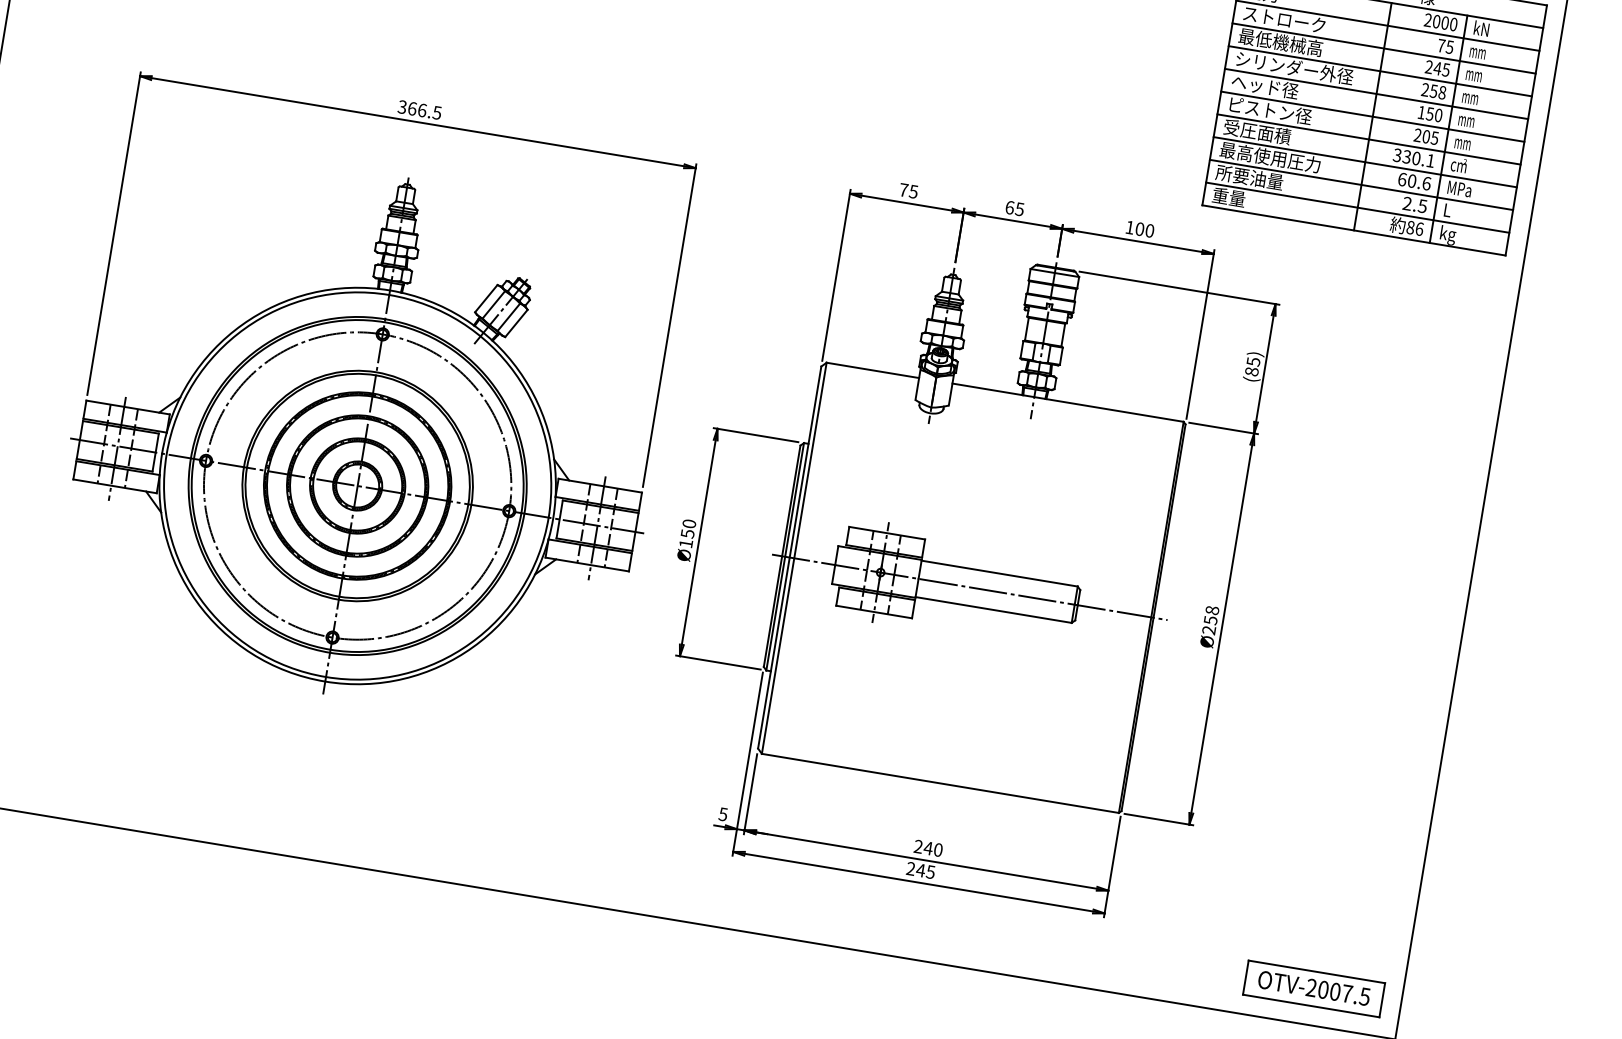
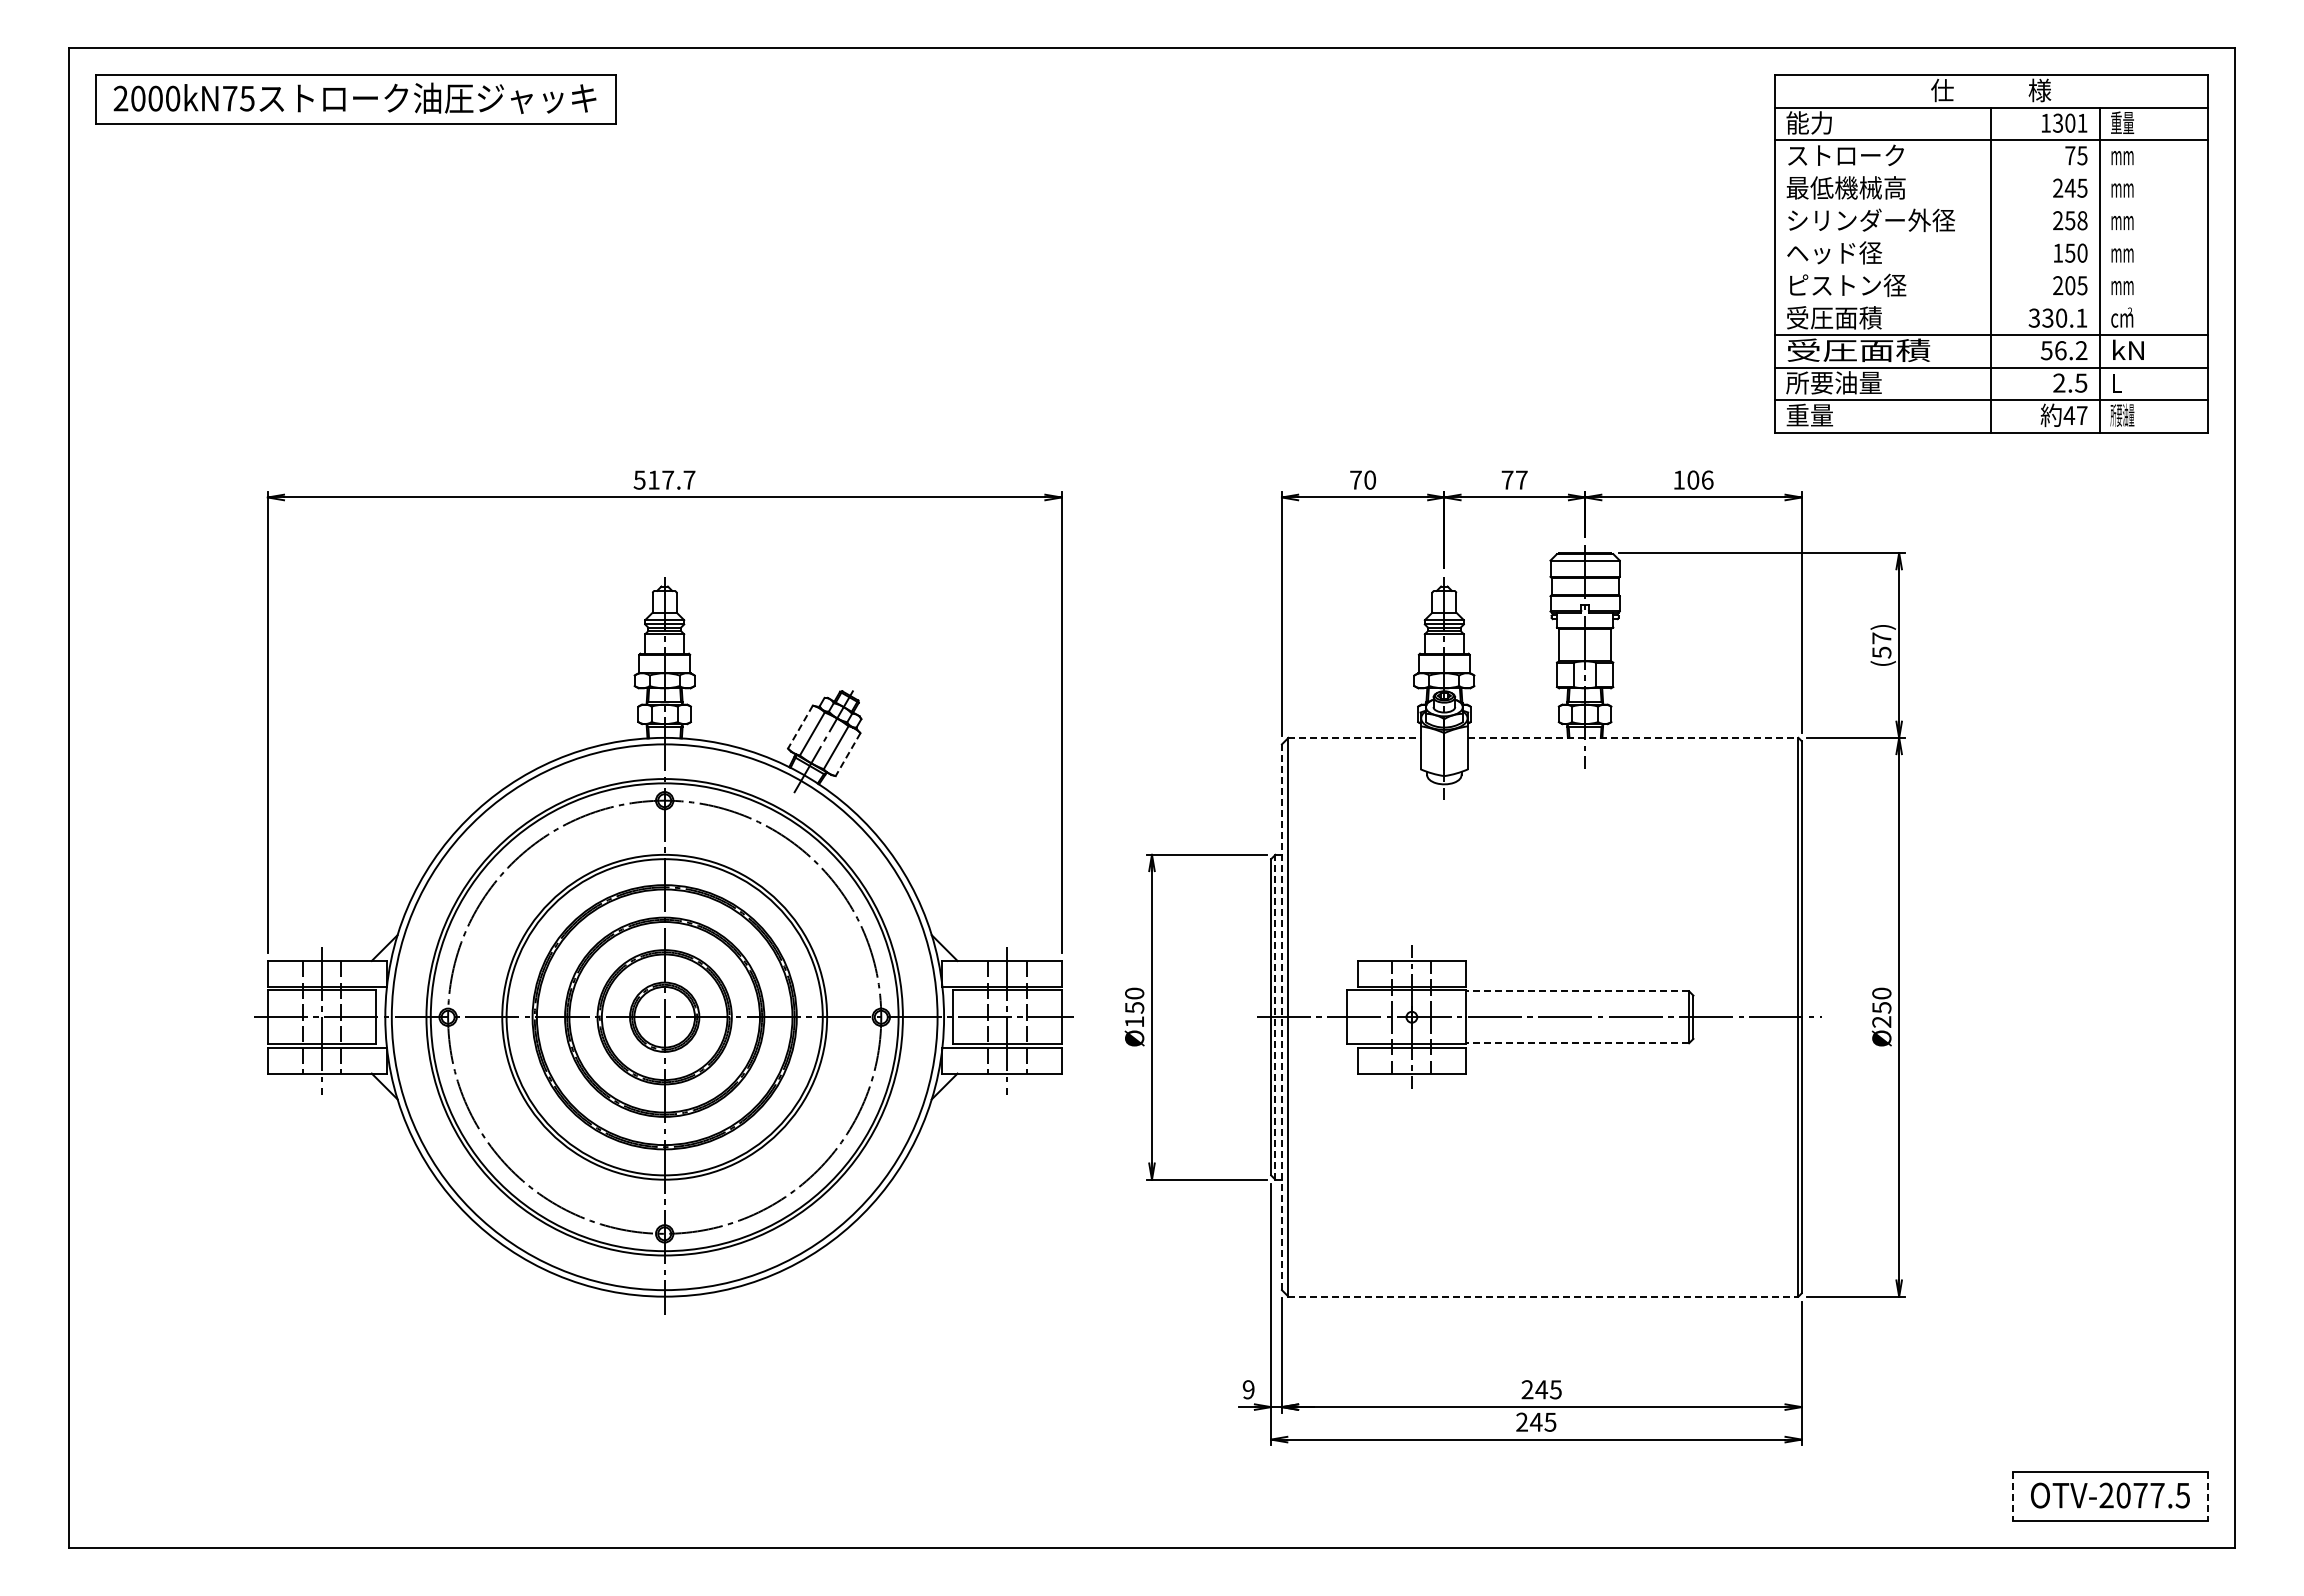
text: (1441, 21) -> (2064, 122), 2000 -> 1301
text: (1481, 28) -> (2122, 122), kN -> 重量
line: (1383, 48) -> (1990, 172), removed
line: (1379, 71) -> (1990, 205), removed
line: (1376, 93) -> (1990, 237), removed
text: (419, 109) -> (664, 479), 366.5 -> 517.7
line: (1372, 116) -> (1990, 270), removed
line: (1368, 139) -> (1990, 302), removed
text: (1270, 157) -> (1858, 350), 最高使用圧力 -> 受圧面積
text: (1414, 181) -> (2063, 350), 60.6 -> 56.2
text: (1459, 188) -> (2128, 349), MPa -> kN
text: (914, 191) -> (1370, 479), 75 -> 70
text: (1014, 208) -> (1514, 479), 65 -> 77
text: (1414, 228) -> (2075, 415), 86 -> 47
text: (1149, 230) -> (1707, 479), 100 -> 106
text: (1447, 235) -> (2122, 417), kg -> 所要油量
line: (486, 298) -> (800, 727), solid -> dashed
line: (516, 323) -> (848, 754), solid -> dashed
text: (1252, 366) -> (1881, 645), (85) -> (57)
line: (872, 370) -> (1354, 737), solid -> dashed
line: (1068, 402) -> (1633, 737), solid -> dashed
line: (785, 556) -> (1275, 1016), solid -> dashed
line: (789, 557) -> (1281, 1017), solid -> dashed
line: (999, 573) -> (1577, 991), solid -> dashed
line: (993, 610) -> (1577, 1043), solid -> dashed
text: (1212, 610) -> (1881, 993), Ø258 -> Ø250
line: (940, 783) -> (1543, 1296), solid -> dashed
text: (723, 814) -> (1248, 1389), 5 -> 9
text: (938, 849) -> (1555, 1389), 240 -> 245
line: (1245, 977) -> (2012, 1496), solid -> dashed
text: (1335, 991) -> (2140, 1495), OTV-2007.5 -> OTV-2077.5
line: (1382, 1000) -> (2207, 1496), solid -> dashed

